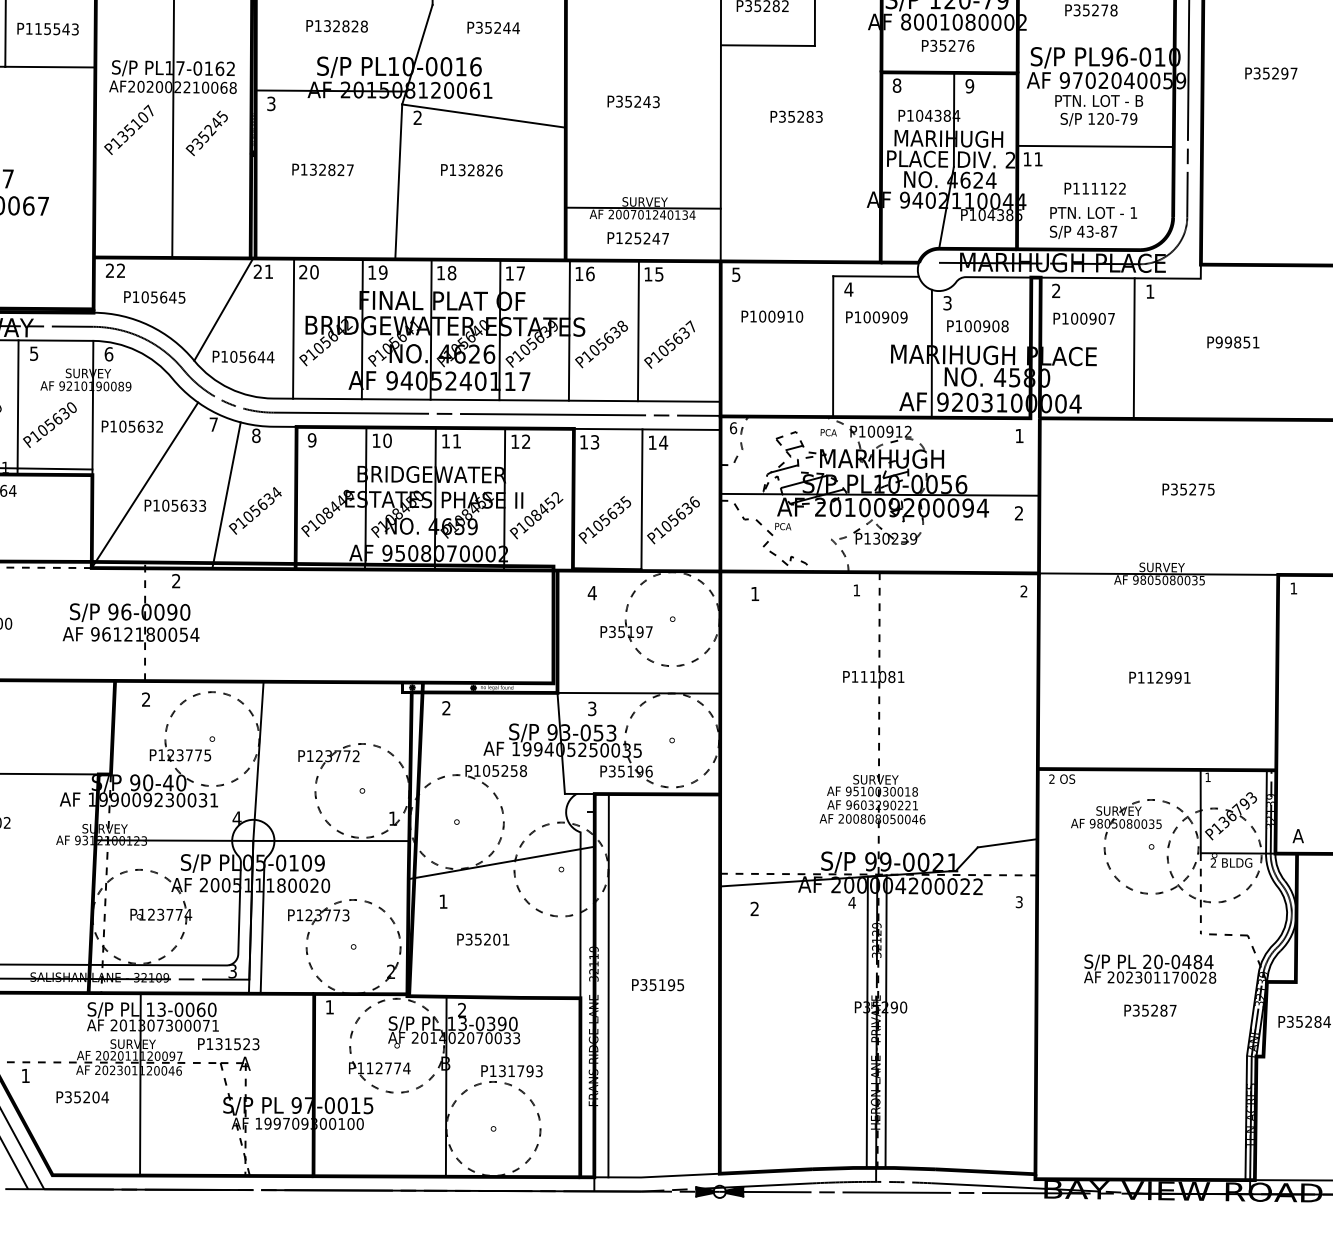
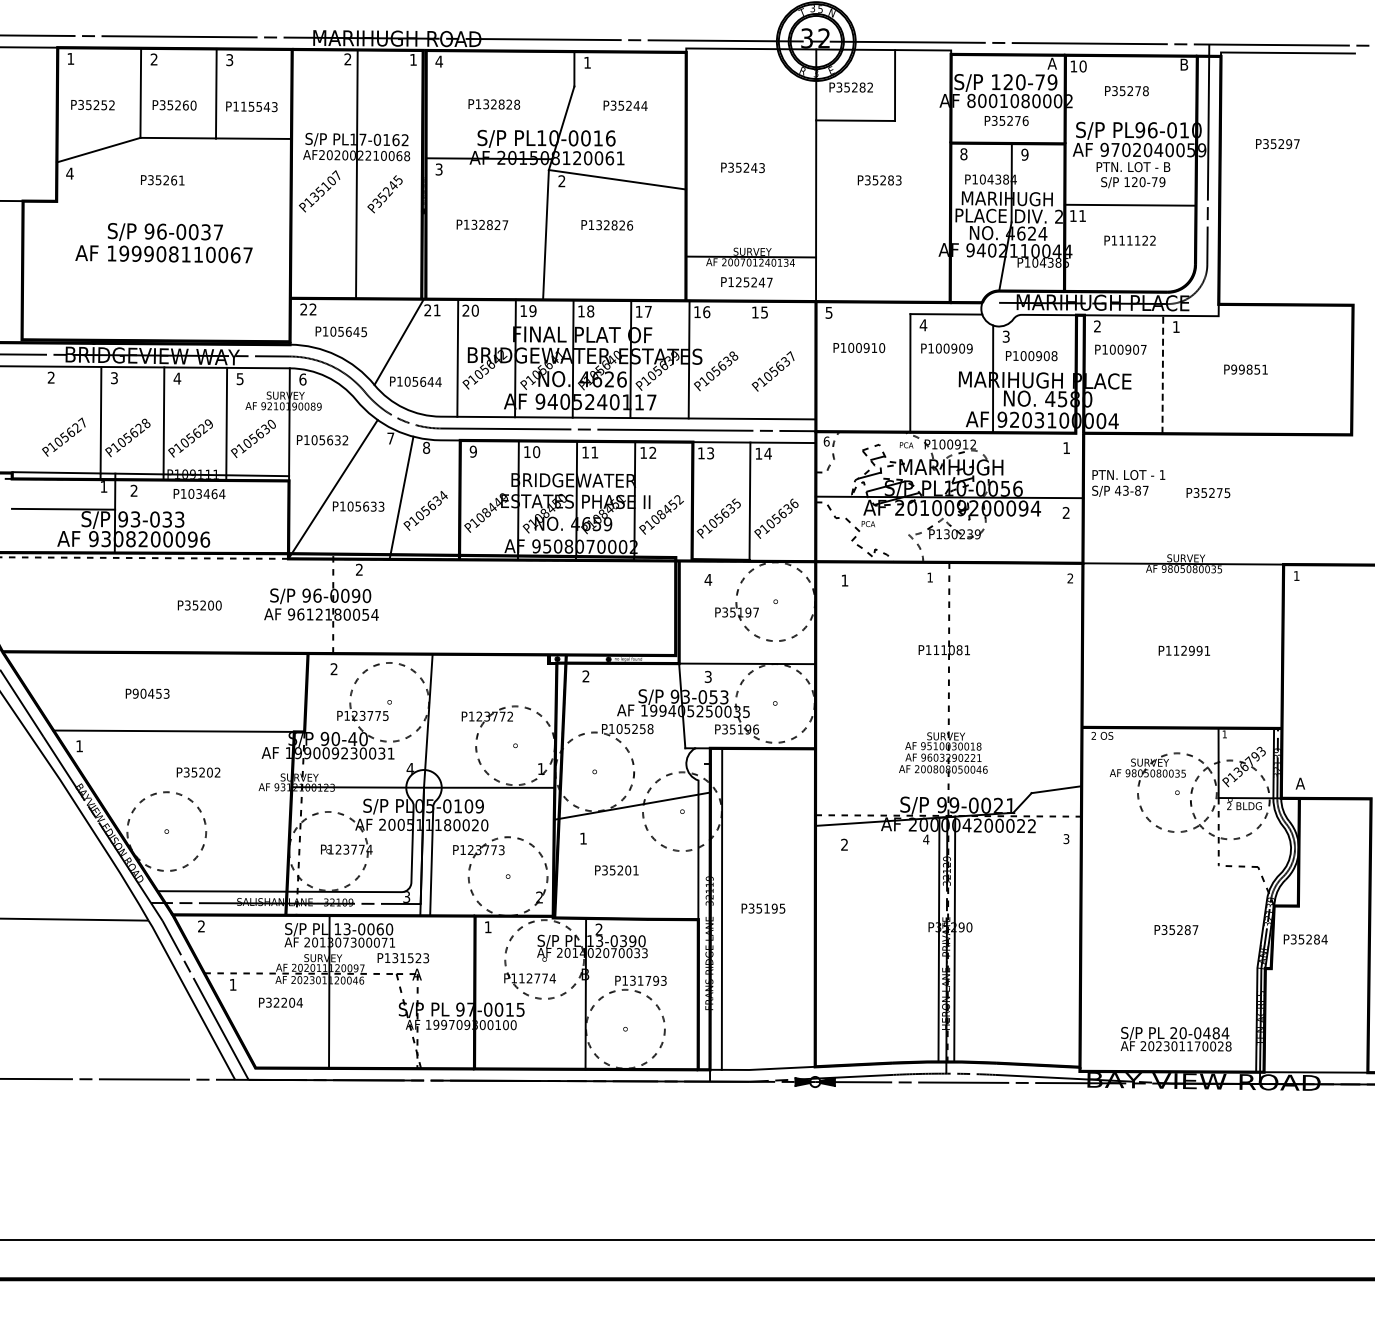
text: (1093, 223) -> (1128, 483), moved
line: (637, 330) -> (746, 359), removed
line: (1133, 348) -> (1162, 374), solid -> dashed
text: (1149, 969) -> (1175, 1039), moved
text: (77, 1097) -> (276, 1002), P35204 -> P32204

